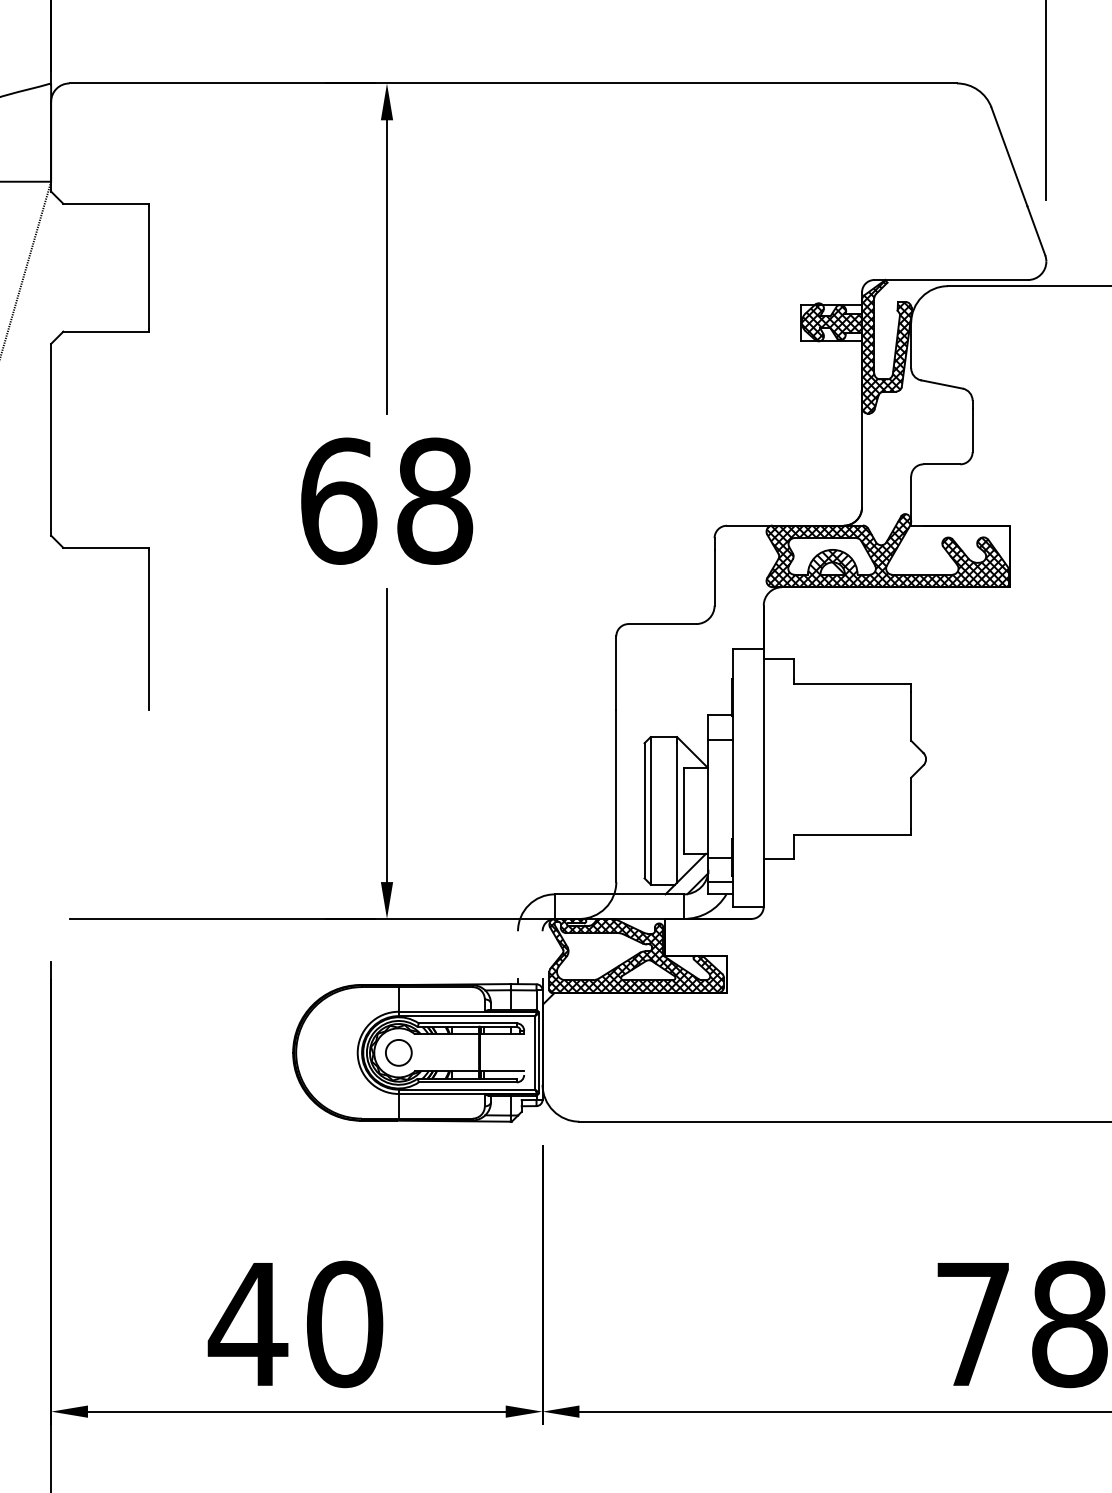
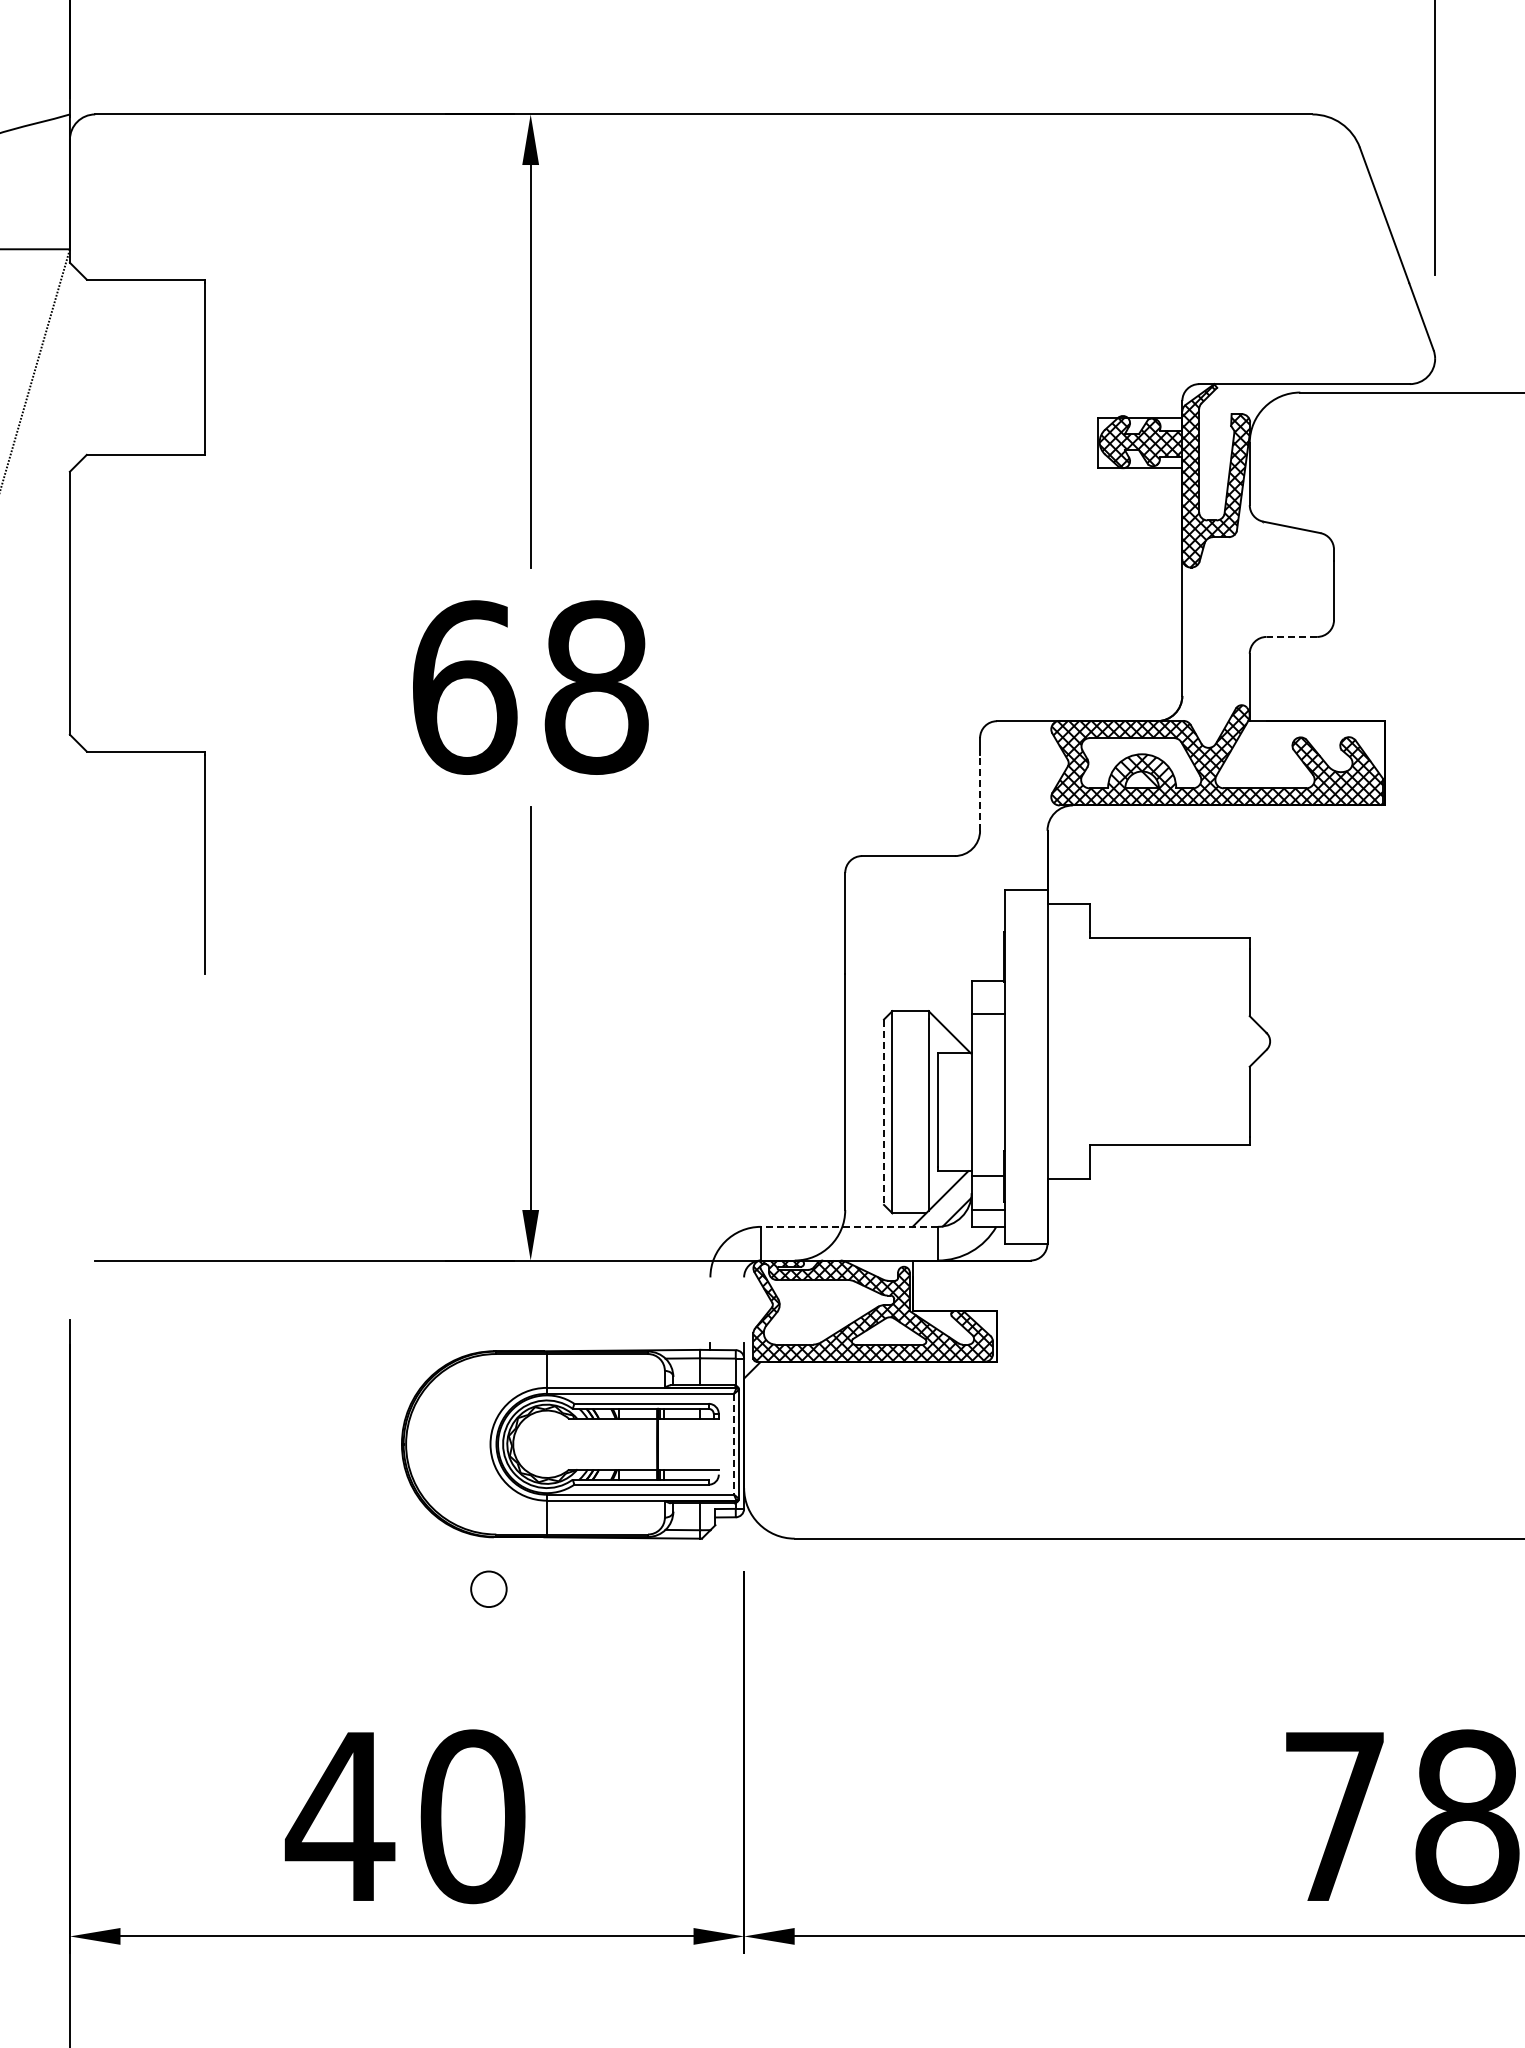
line: (941, 464) -> (1291, 636), solid -> dashed
line: (714, 577) -> (980, 792), solid -> dashed
line: (644, 811) -> (884, 1112), solid -> dashed
line: (618, 894) -> (848, 1226), solid -> dashed
circle: (398, 1052) -> (488, 1588), moved
line: (535, 1053) -> (734, 1444), solid -> dashed

